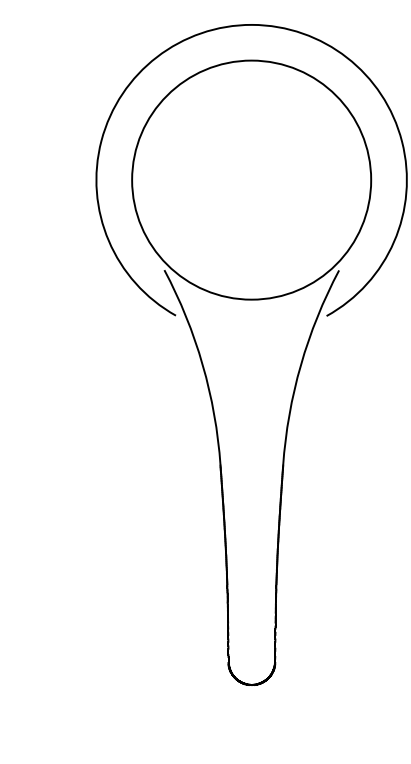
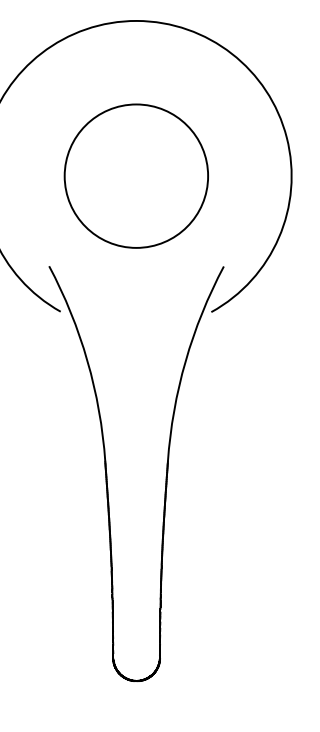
circle: (251, 179) -> (136, 175), size x0.6

